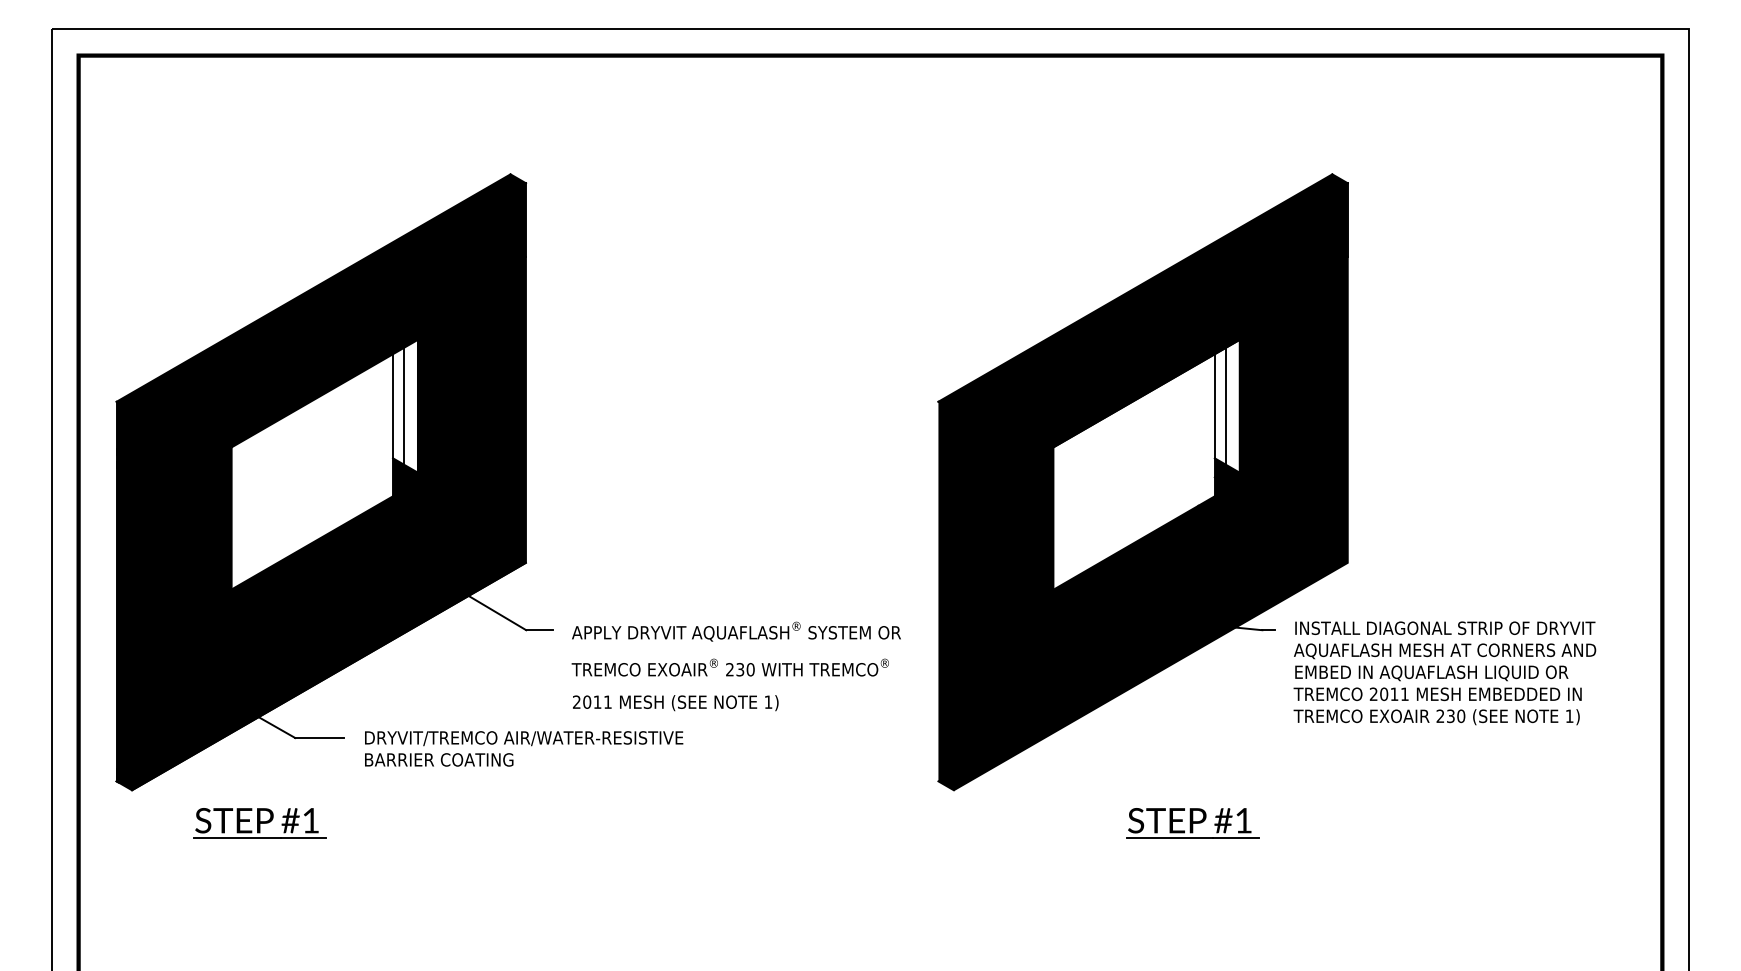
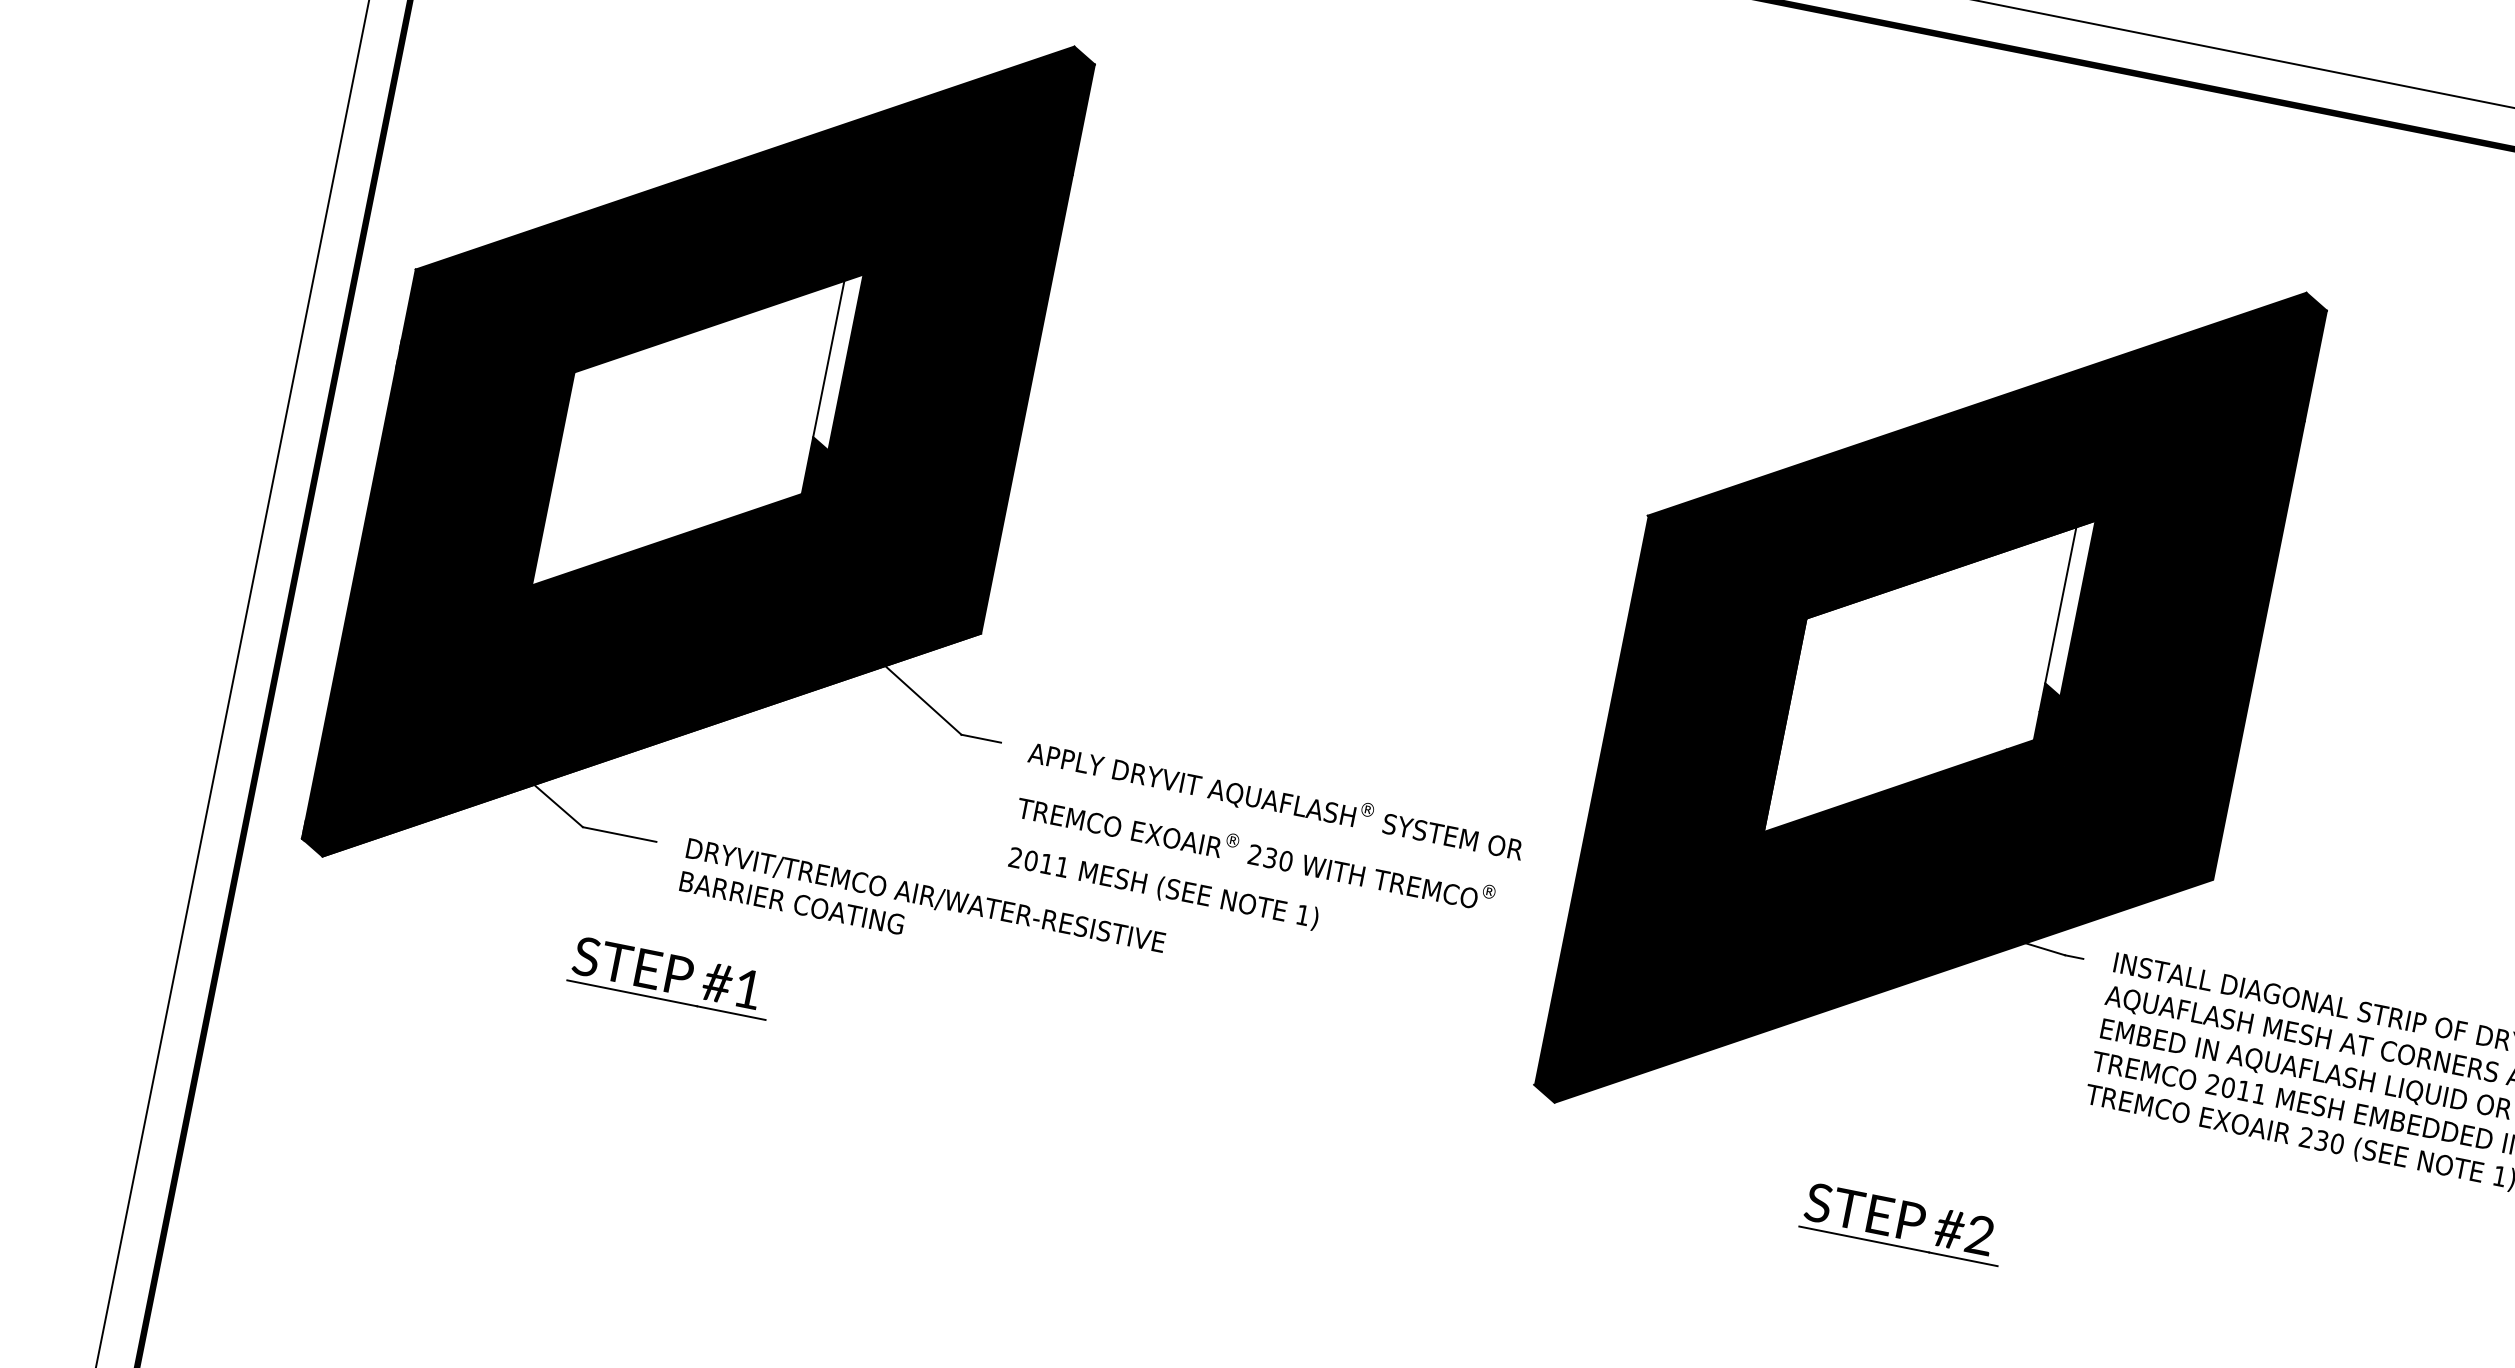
fill: (410, 405) -> (855, 363), added
fill: (1232, 405) -> (2087, 609), added
text: (1243, 820) -> (1979, 1234), #1 -> #2
part: (259, 823) -> (670, 977), moved

